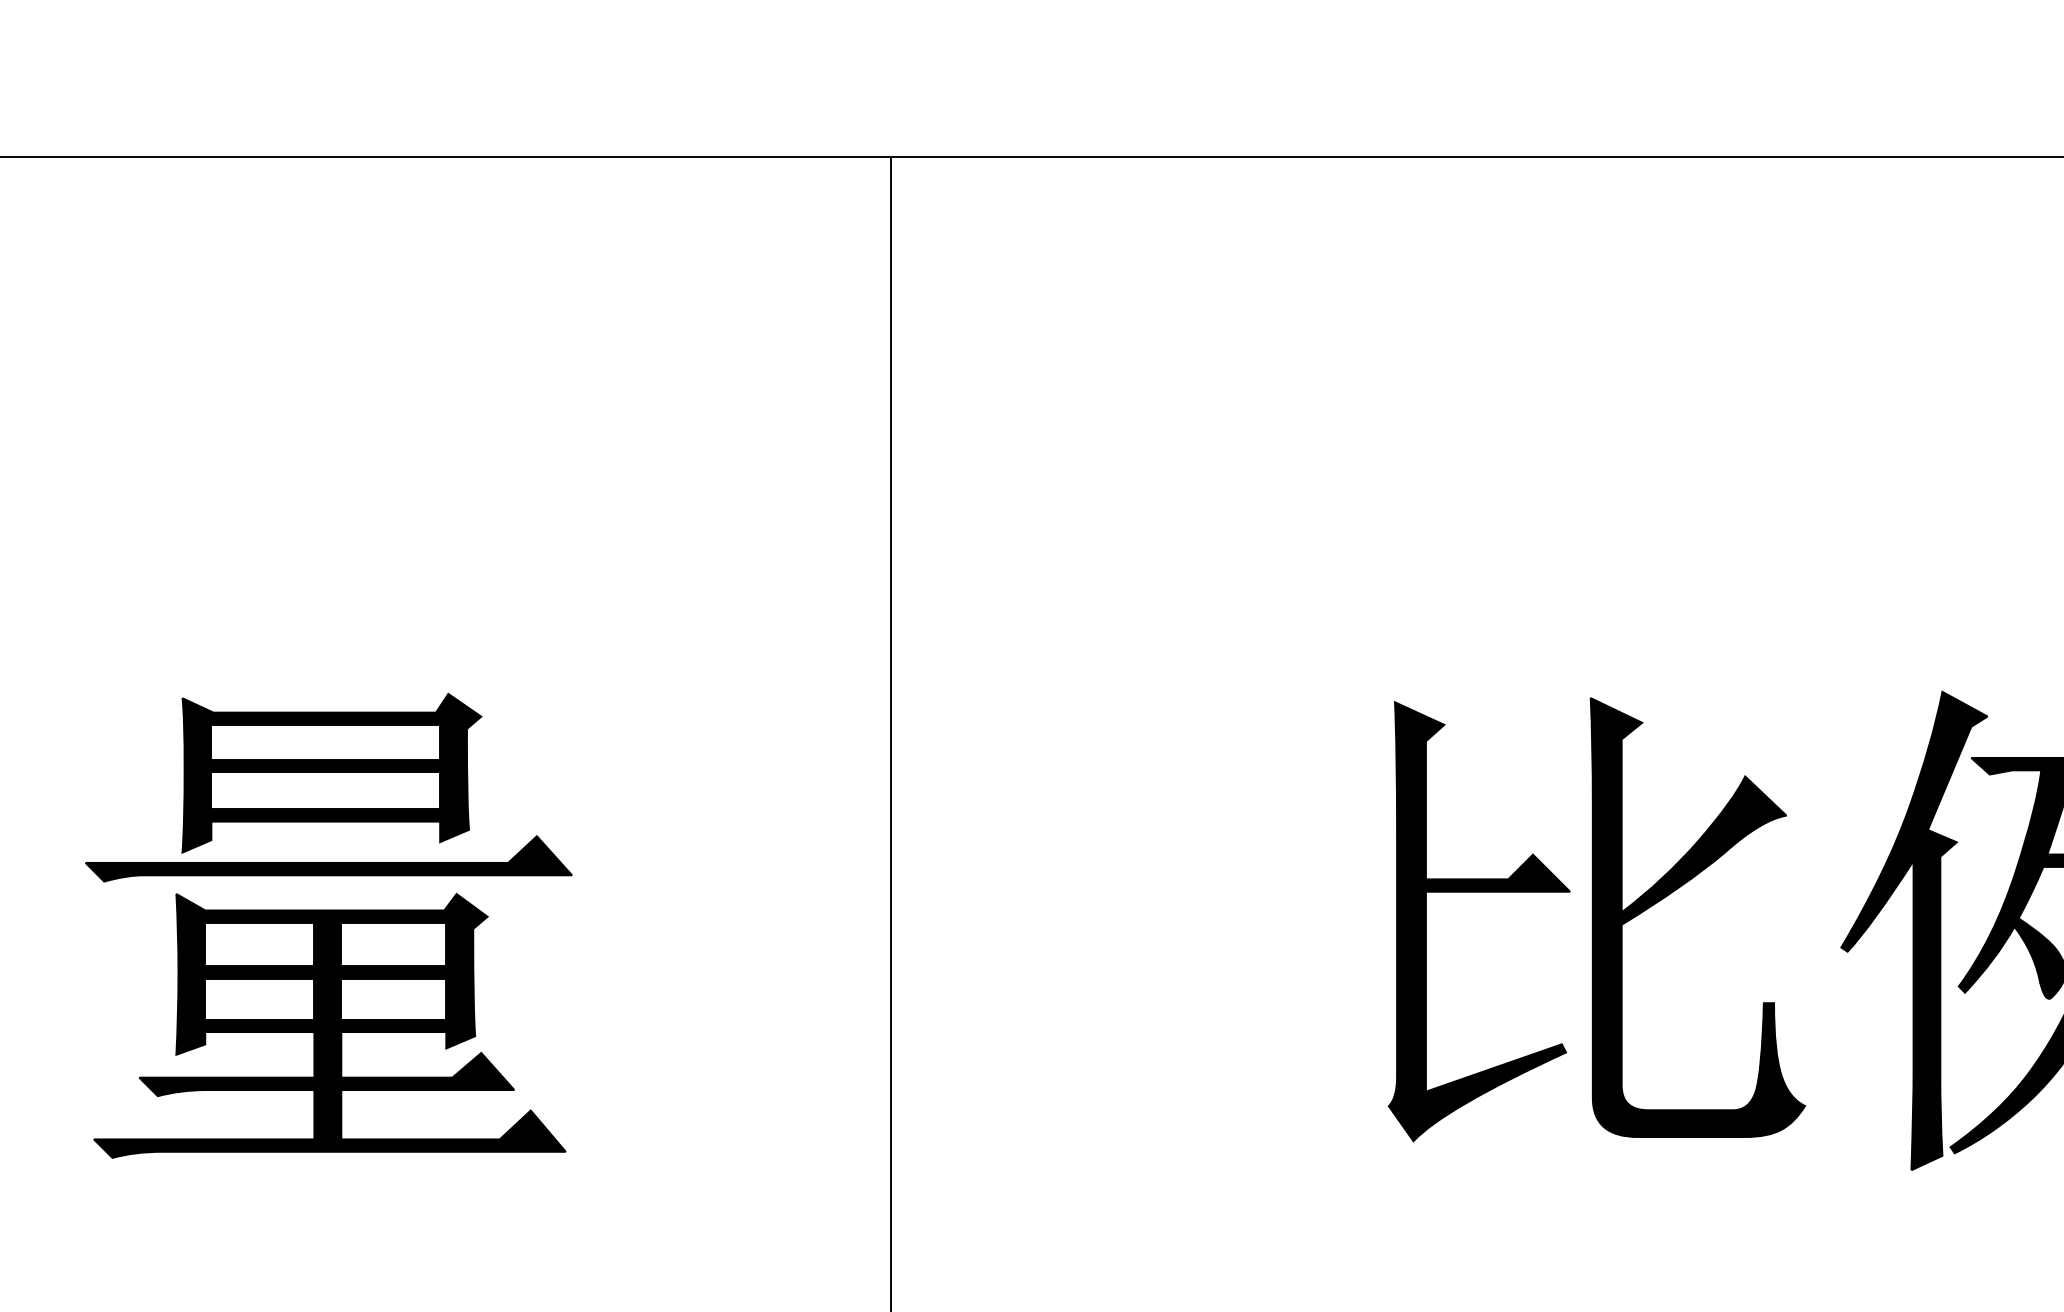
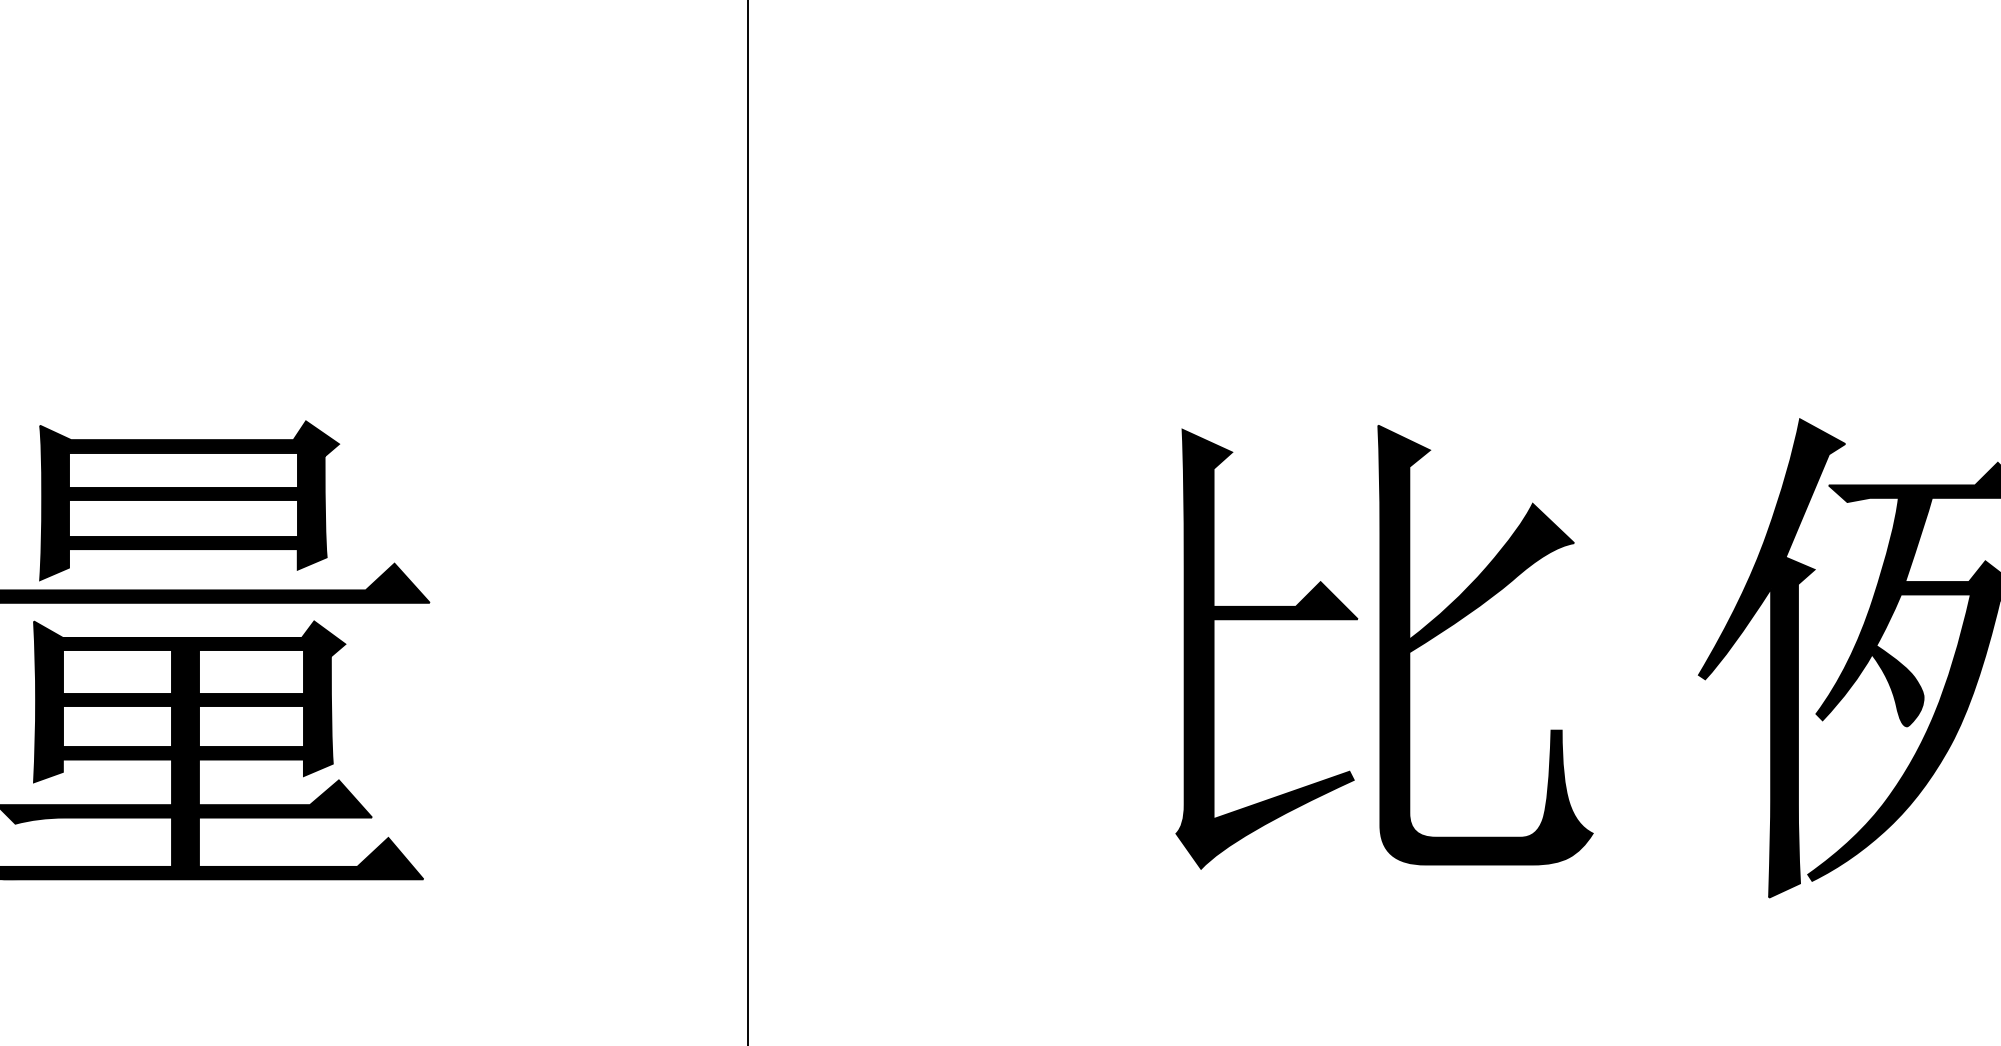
part: (1596, 919) -> (1384, 647), moved

